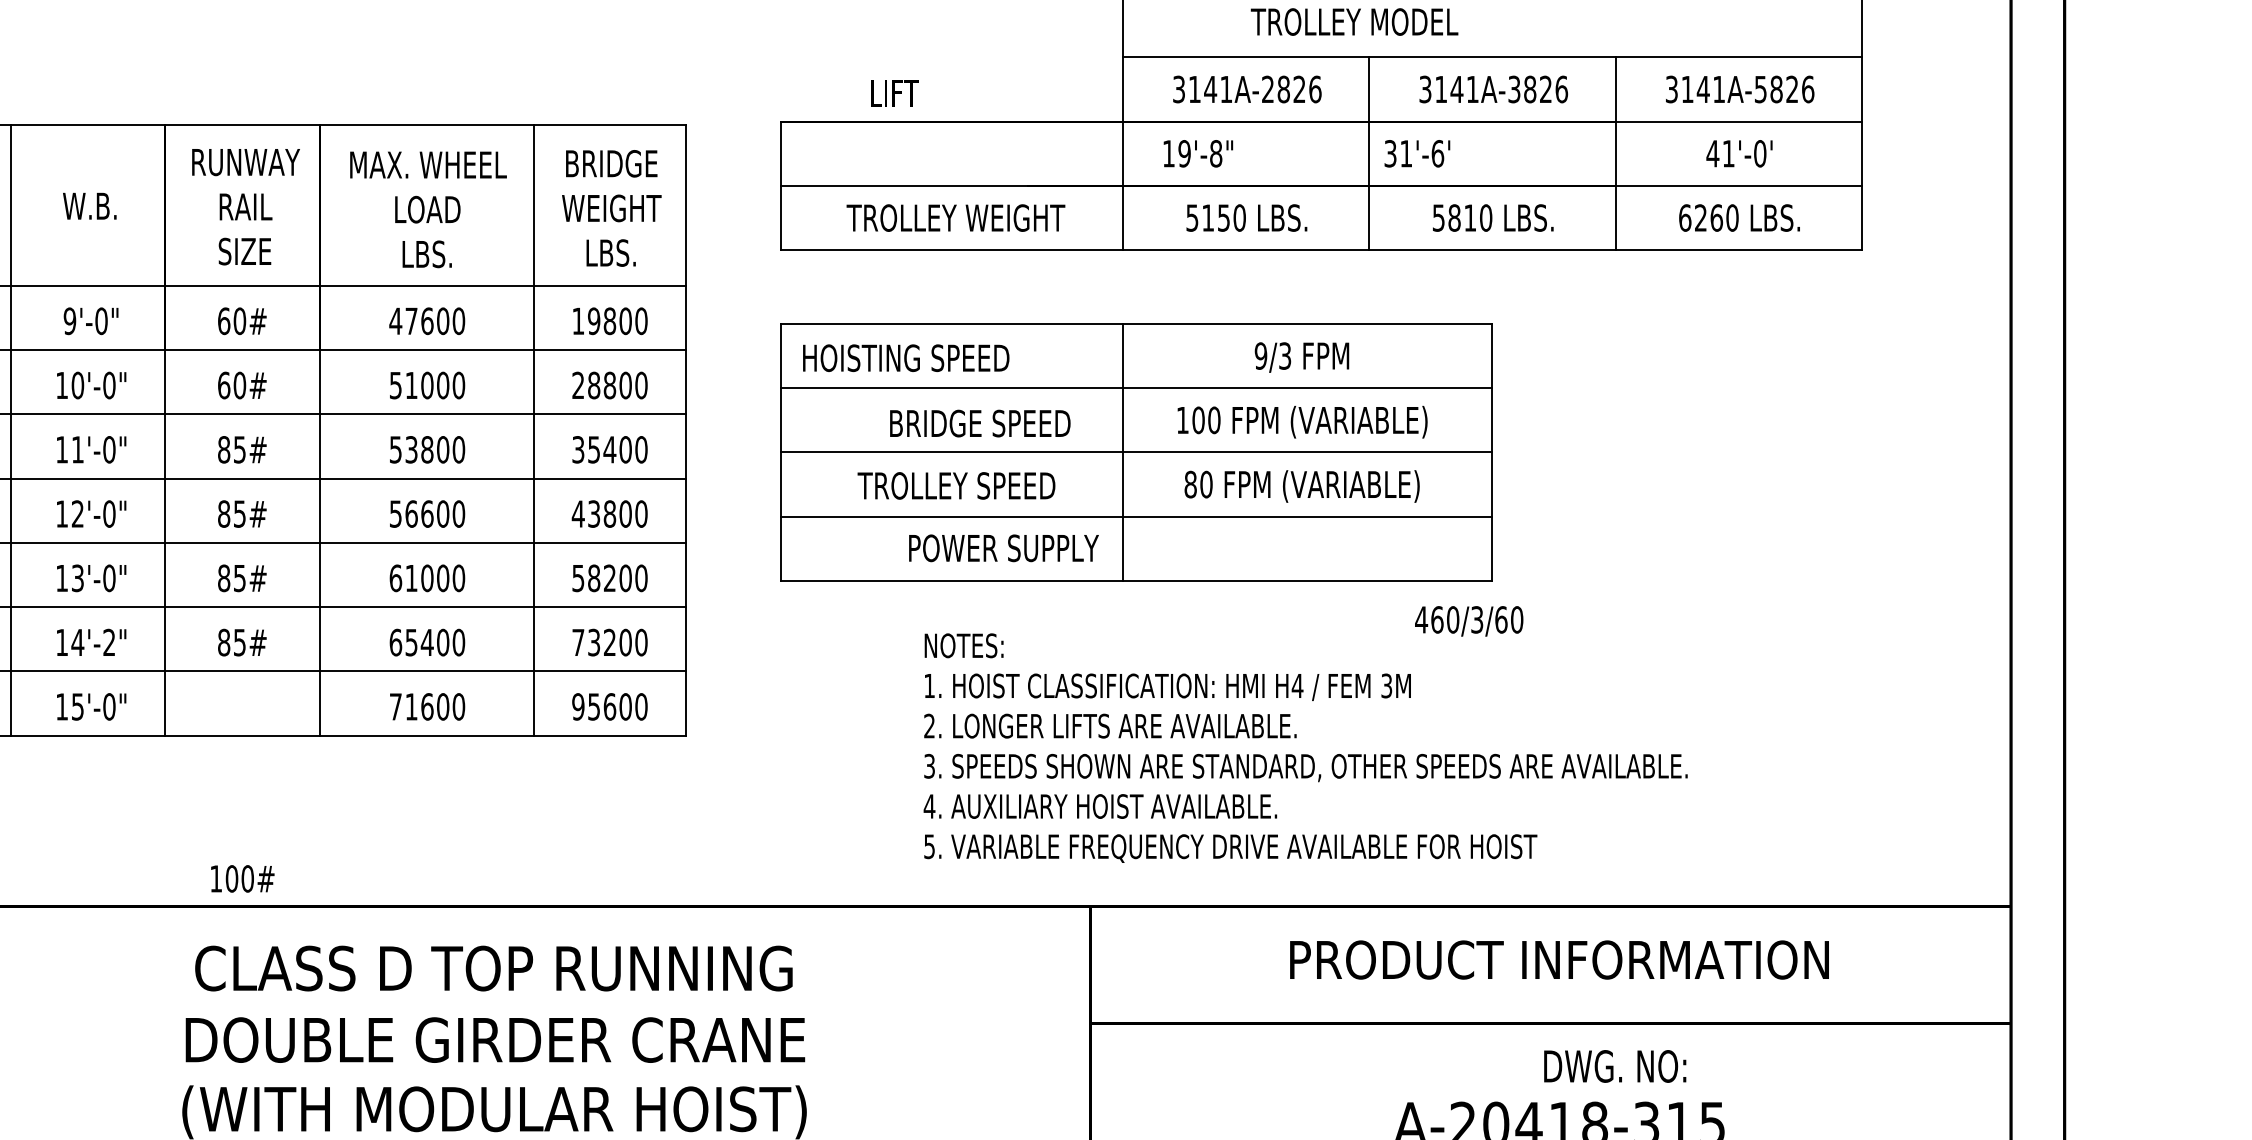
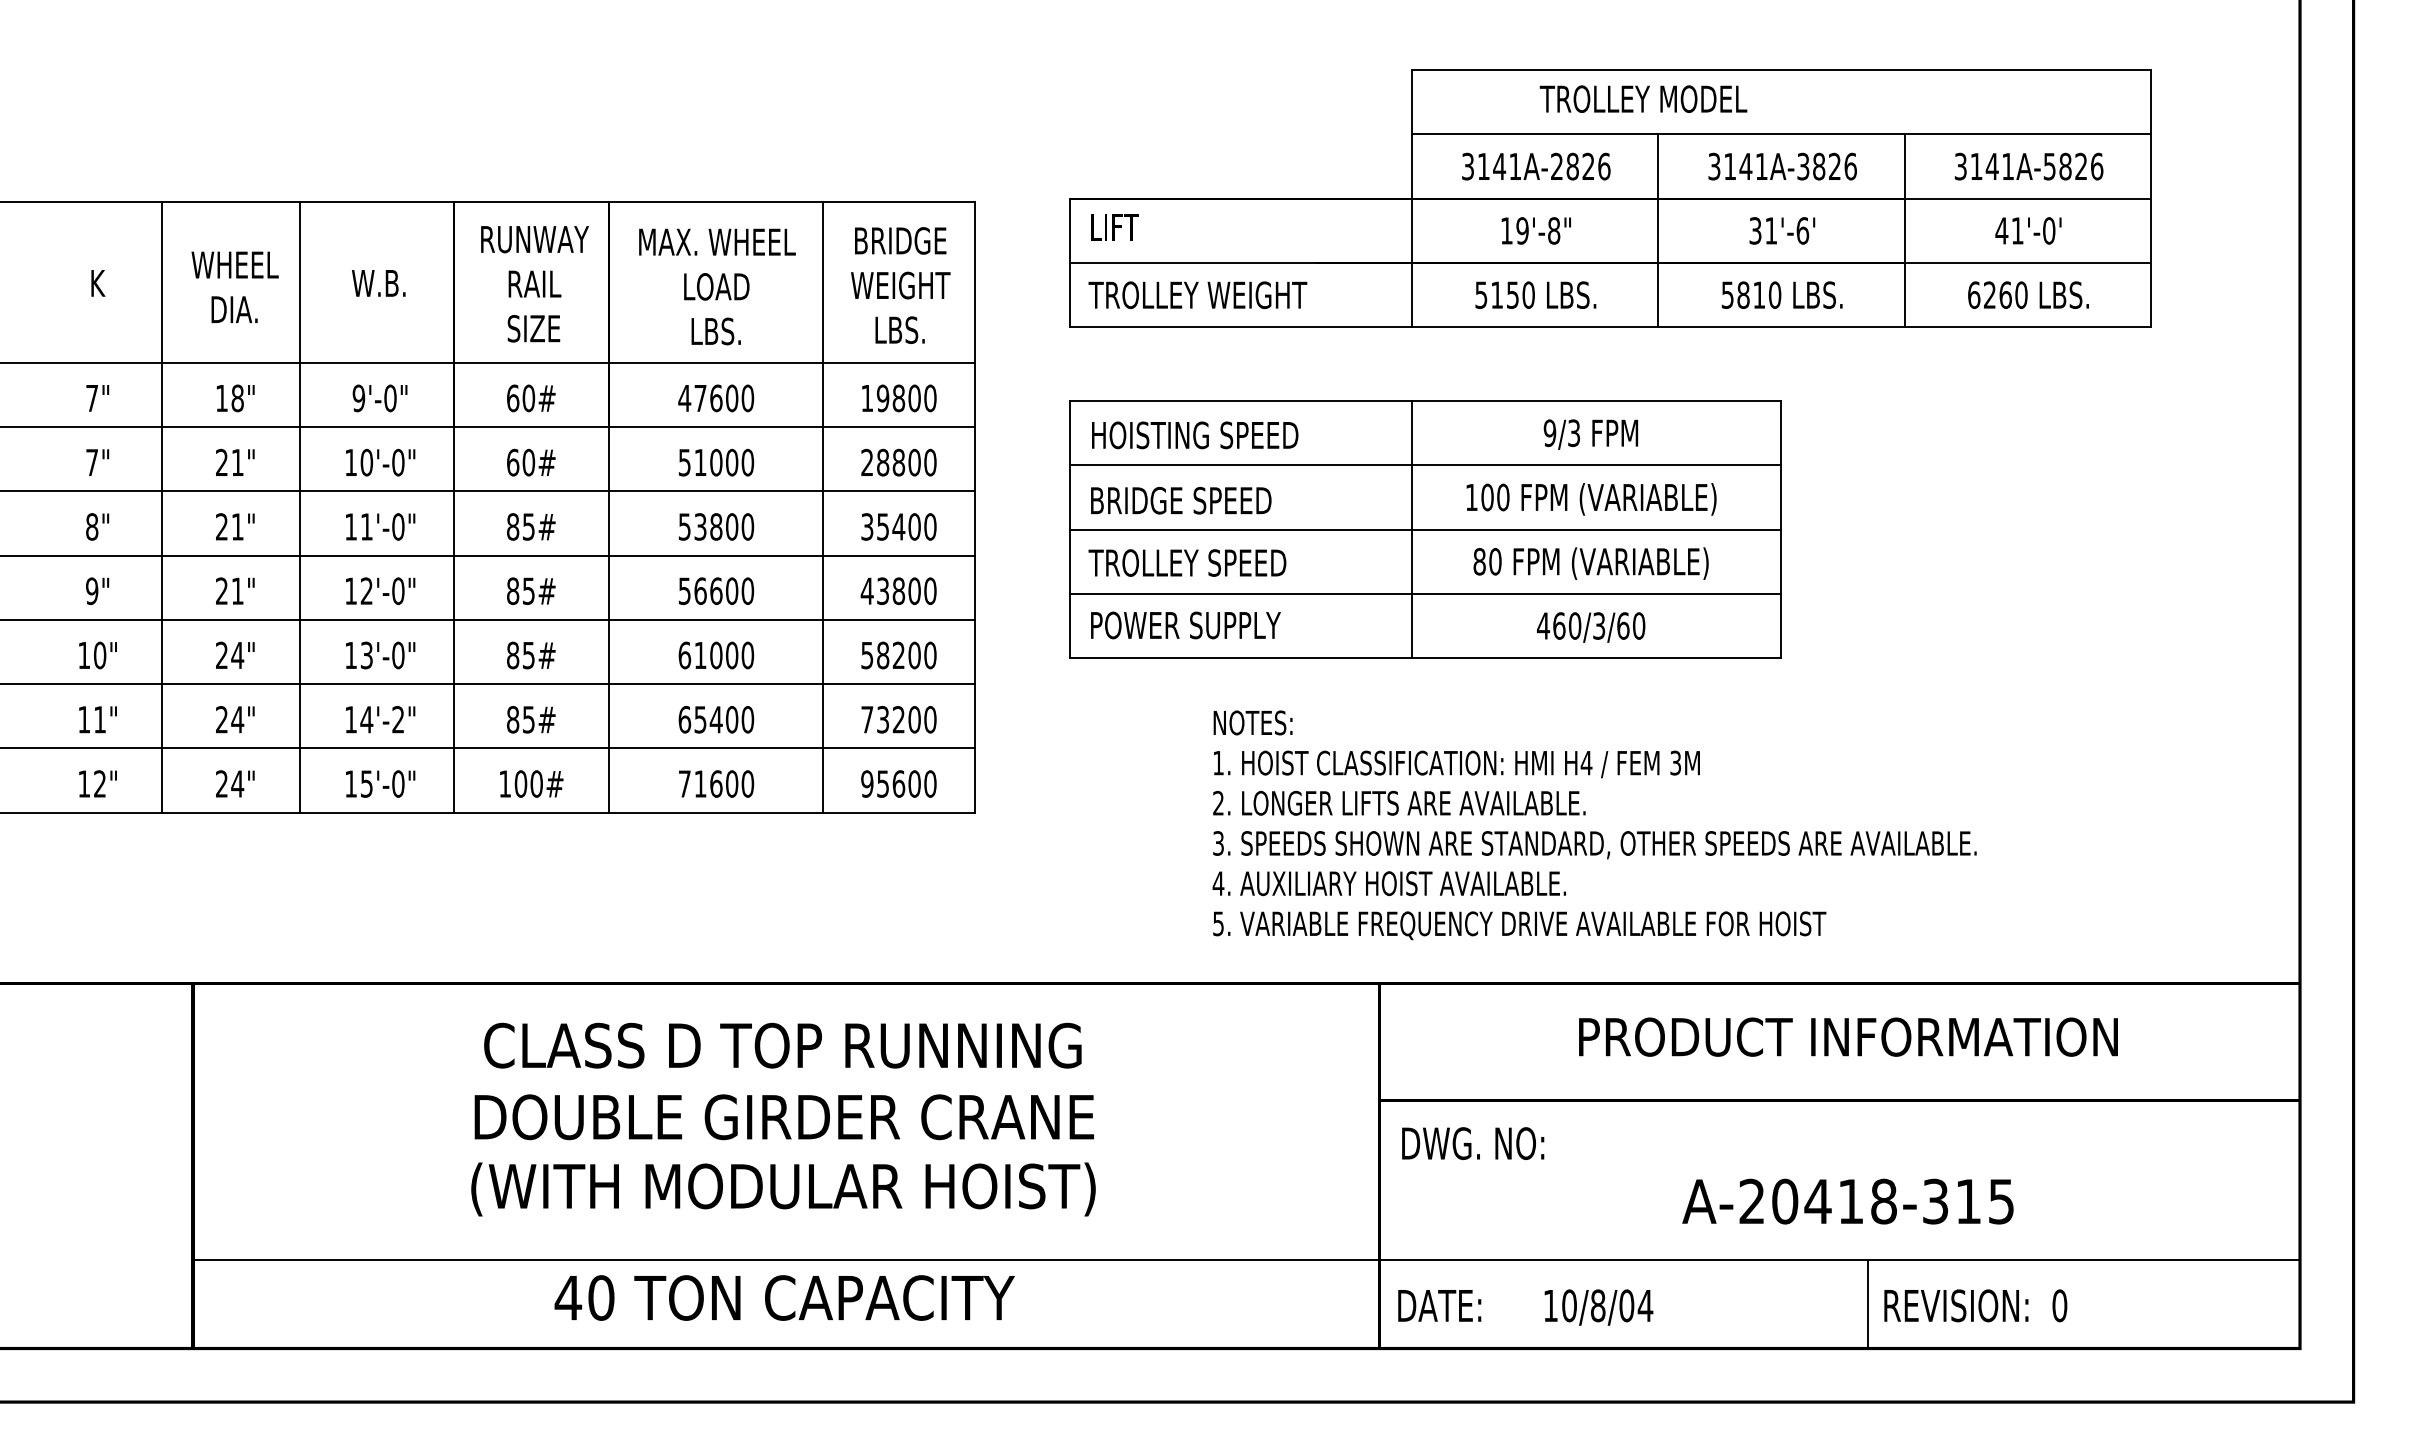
text: (894, 93) -> (1114, 227), moved
text: (1197, 153) -> (1535, 230), moved
text: (1417, 153) -> (1782, 230), moved
text: (955, 218) -> (1197, 295), moved
text: (980, 423) -> (1181, 500), moved
text: (956, 485) -> (1187, 562), moved
text: (1003, 548) -> (1185, 625), moved
text: (1469, 621) -> (1591, 627), moved
text: (242, 878) -> (531, 783), moved
text: (1615, 1066) -> (1473, 1143), moved

